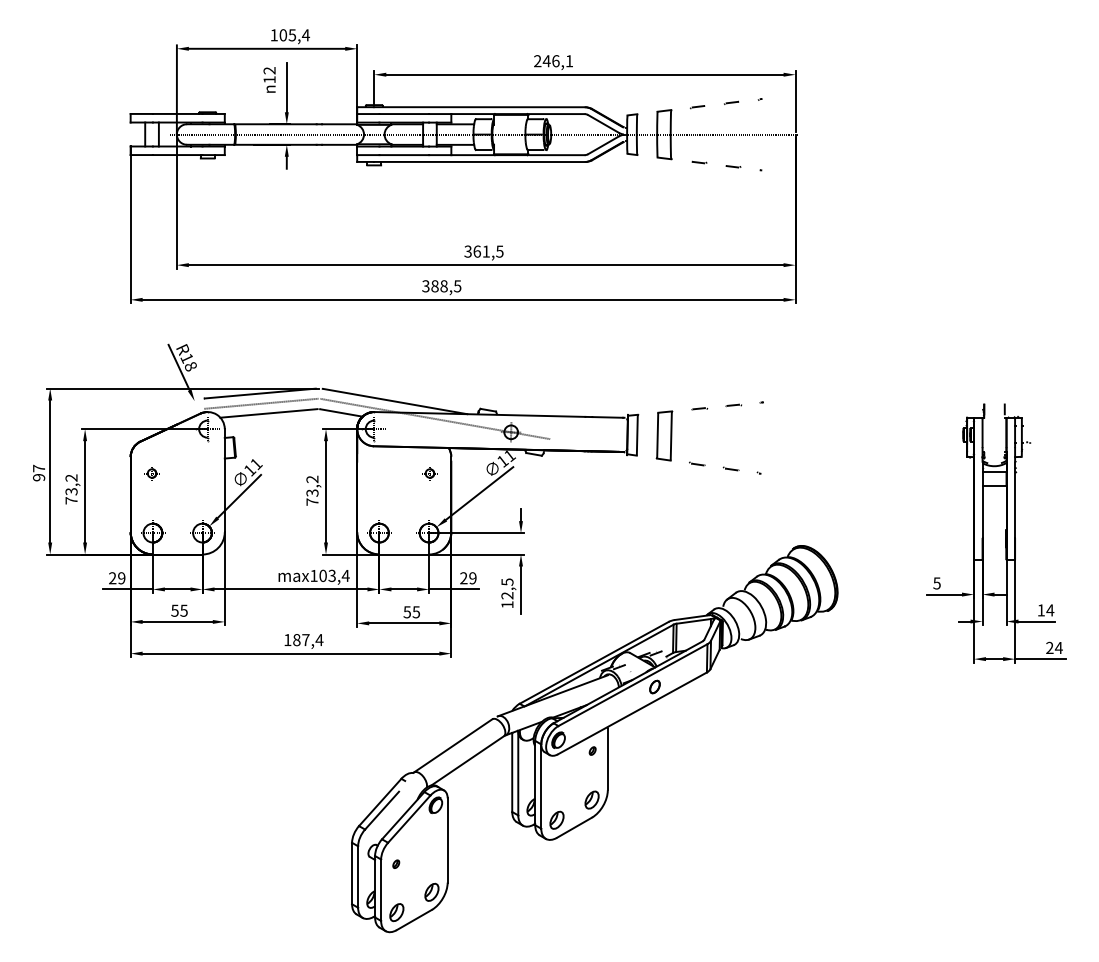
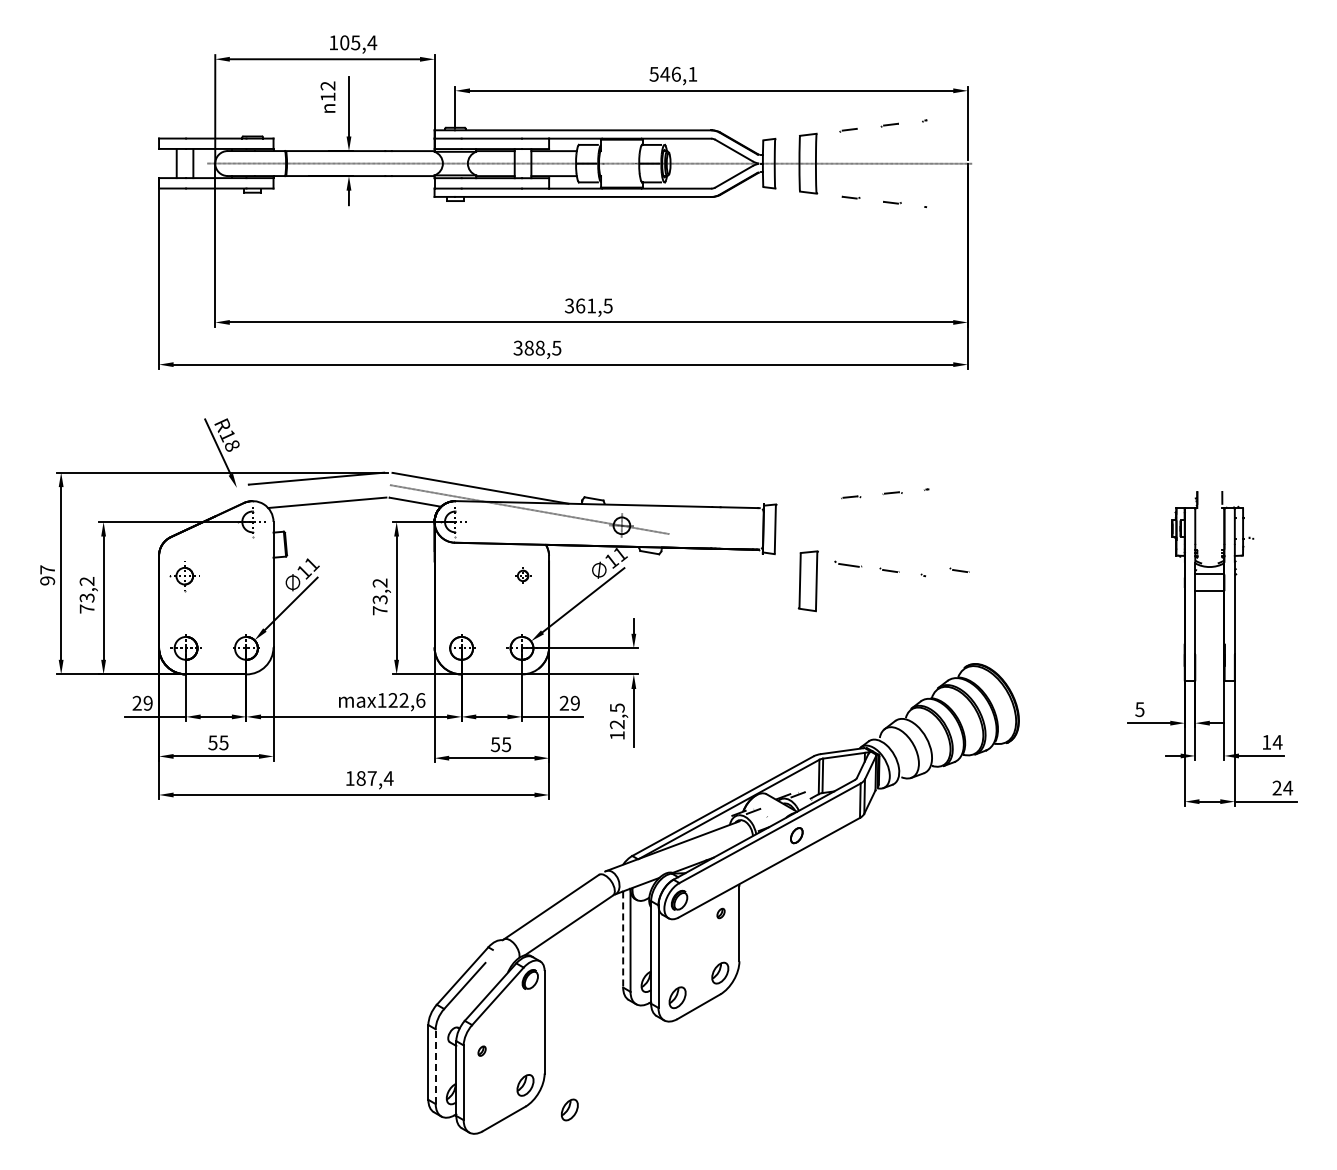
text: (537, 60) -> (653, 73), 246,1 -> 546,1
line: (260, 403) -> (317, 490), removed
part: (663, 436) -> (807, 581), moved
part: (697, 463) -> (848, 563), size x1.4
part: (788, 468) -> (959, 569), added
part: (152, 473) -> (185, 575), size x1.6
text: (334, 575) -> (406, 700), max103,4 -> max122,6
line: (512, 773) -> (623, 940), solid -> dashed
line: (357, 876) -> (435, 1066), solid -> dashed
part: (396, 912) -> (569, 1109), moved

